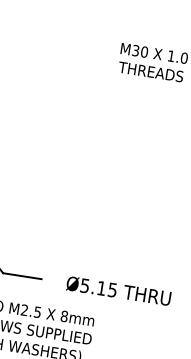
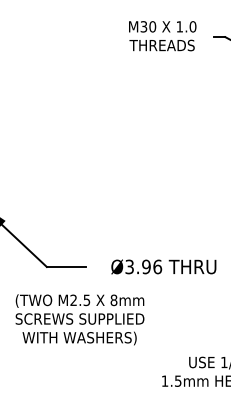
text: (98, 287) -> (143, 266), Ø5.15 -> Ø3.96

